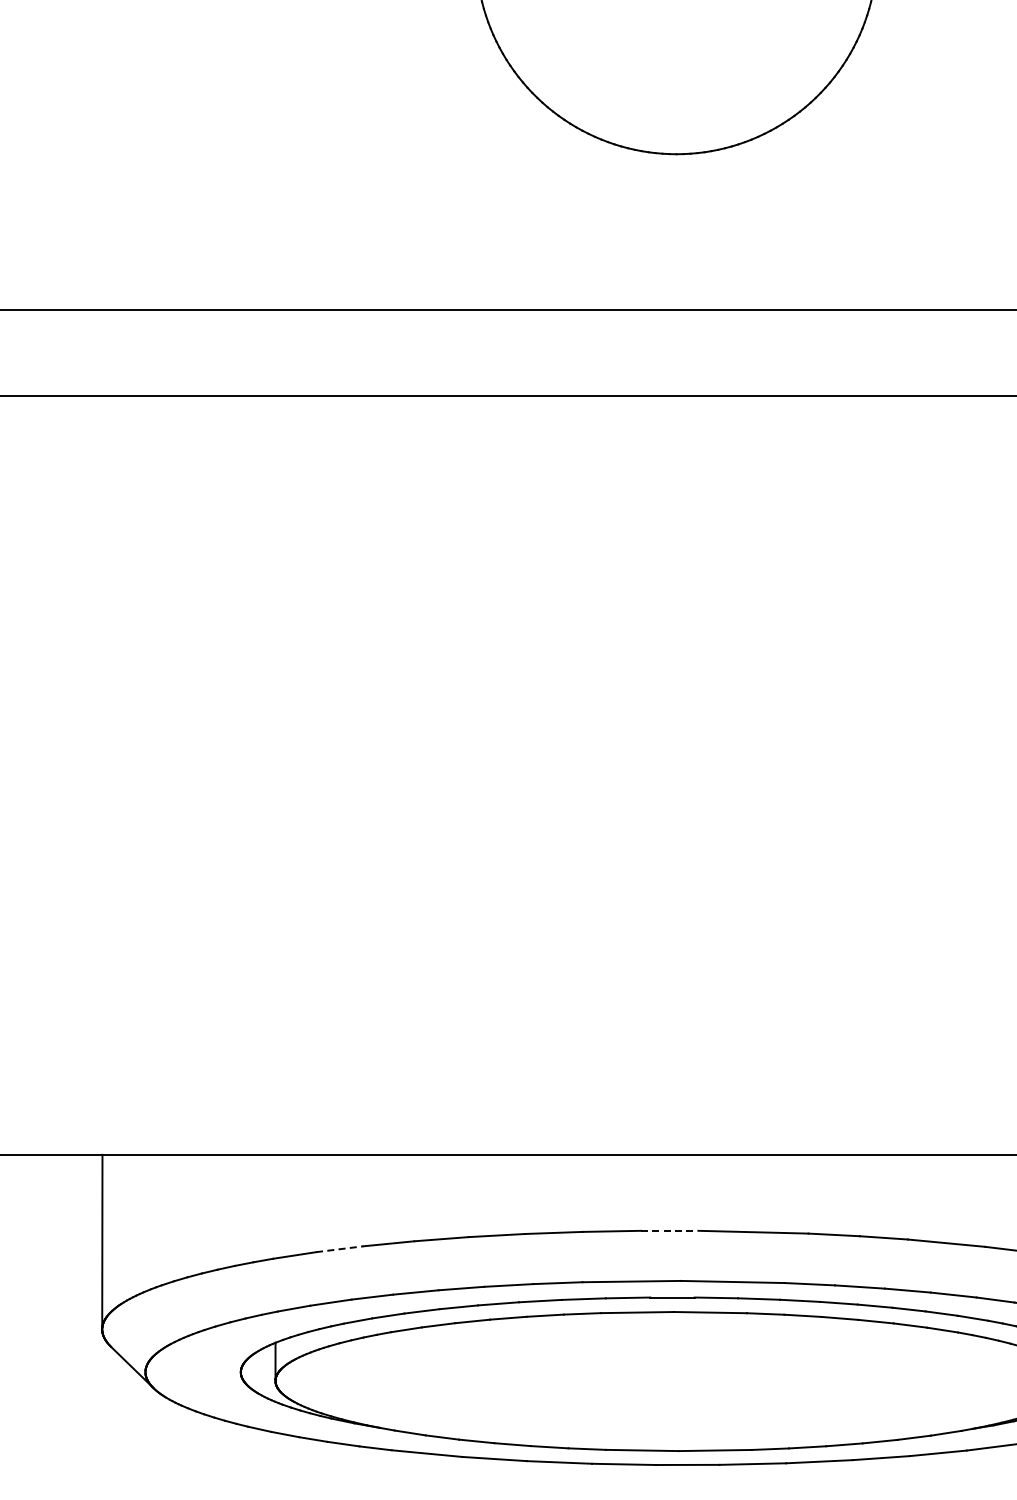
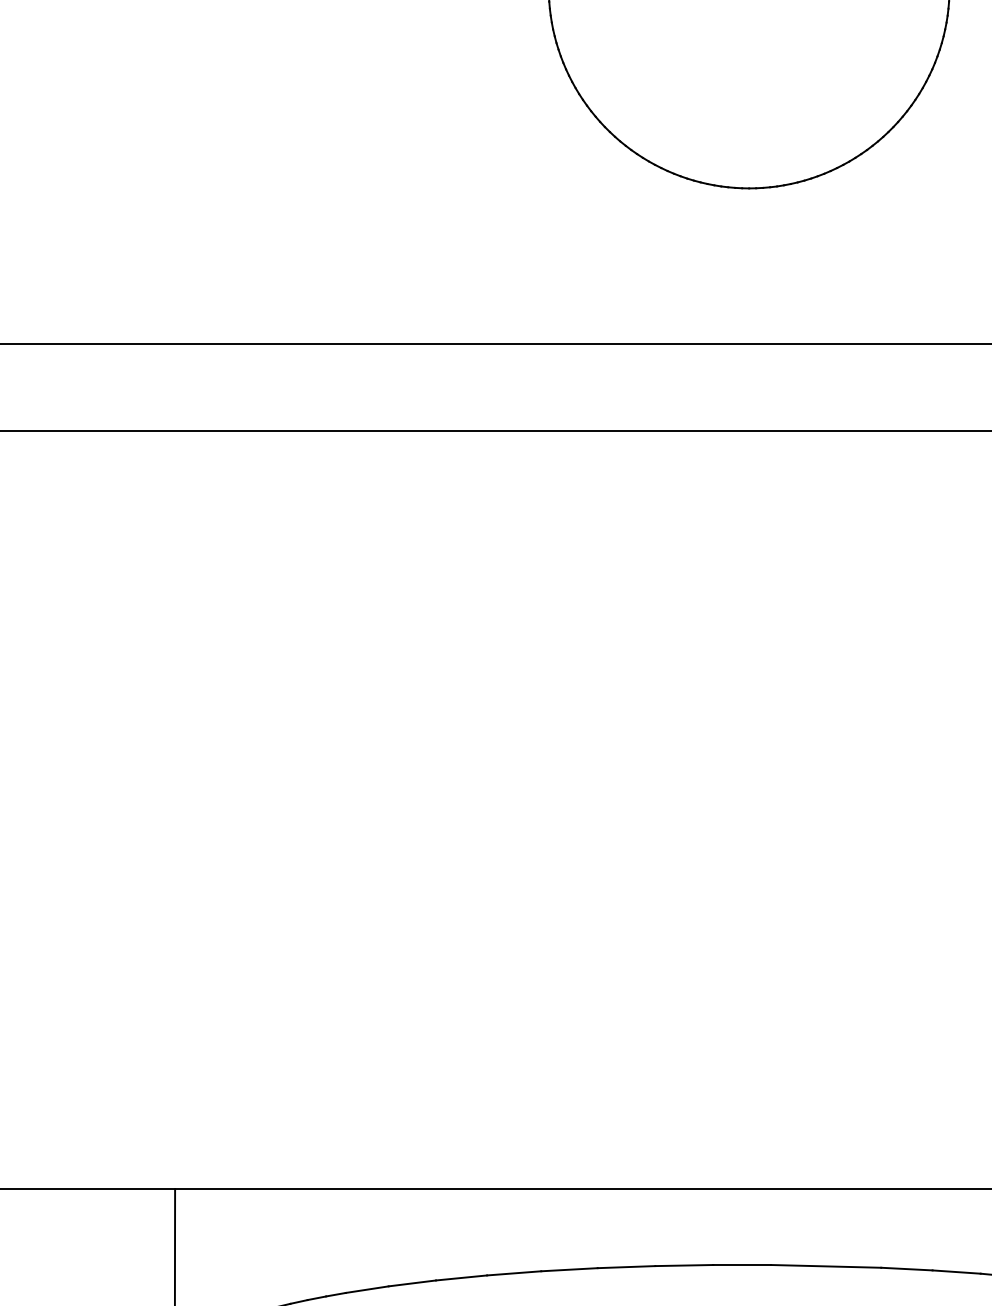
line: (669, 1230) -> (742, 1264), dashed -> solid
line: (339, 1249) -> (412, 1283), dashed -> solid

